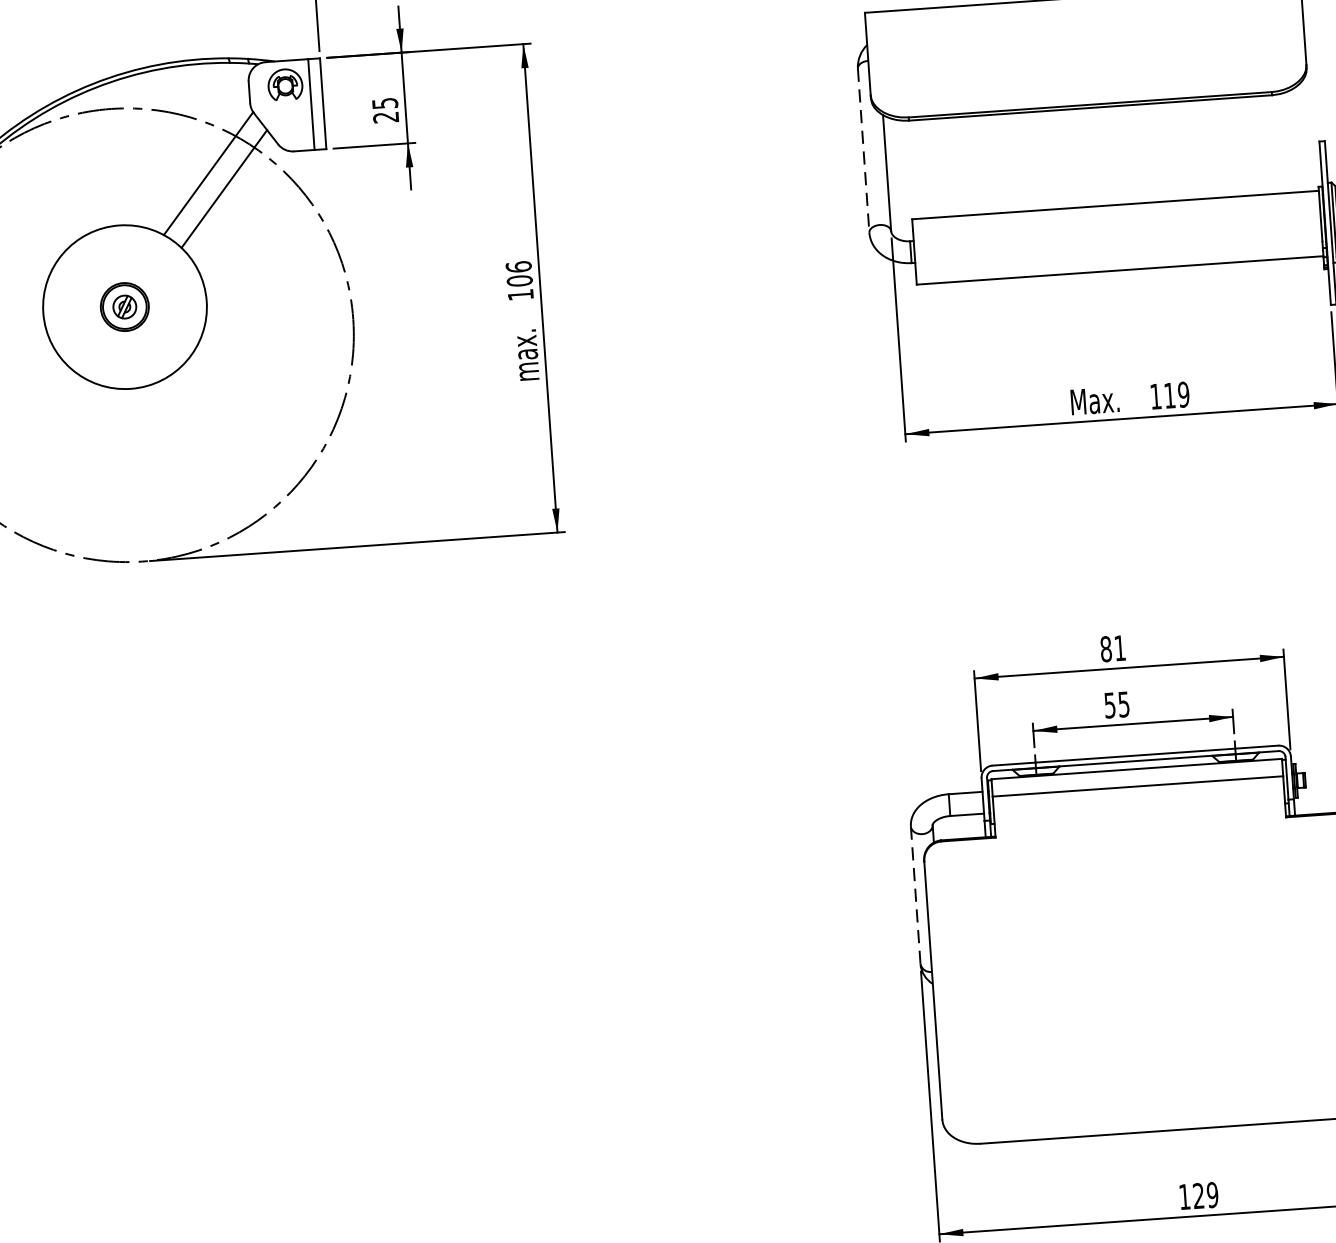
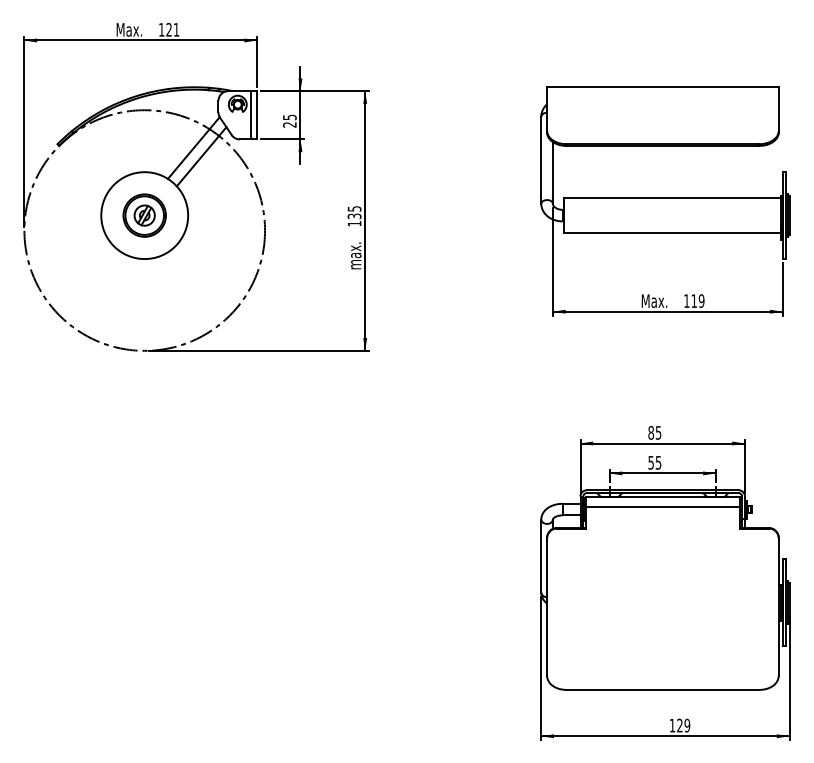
line: (864, 151) -> (541, 160), dashed -> solid
text: (519, 273) -> (354, 212), 106 -> 135
part: (124, 306) -> (144, 215), size x1.67
text: (1119, 647) -> (658, 432), 81 -> 85
line: (916, 896) -> (541, 556), dashed -> solid

